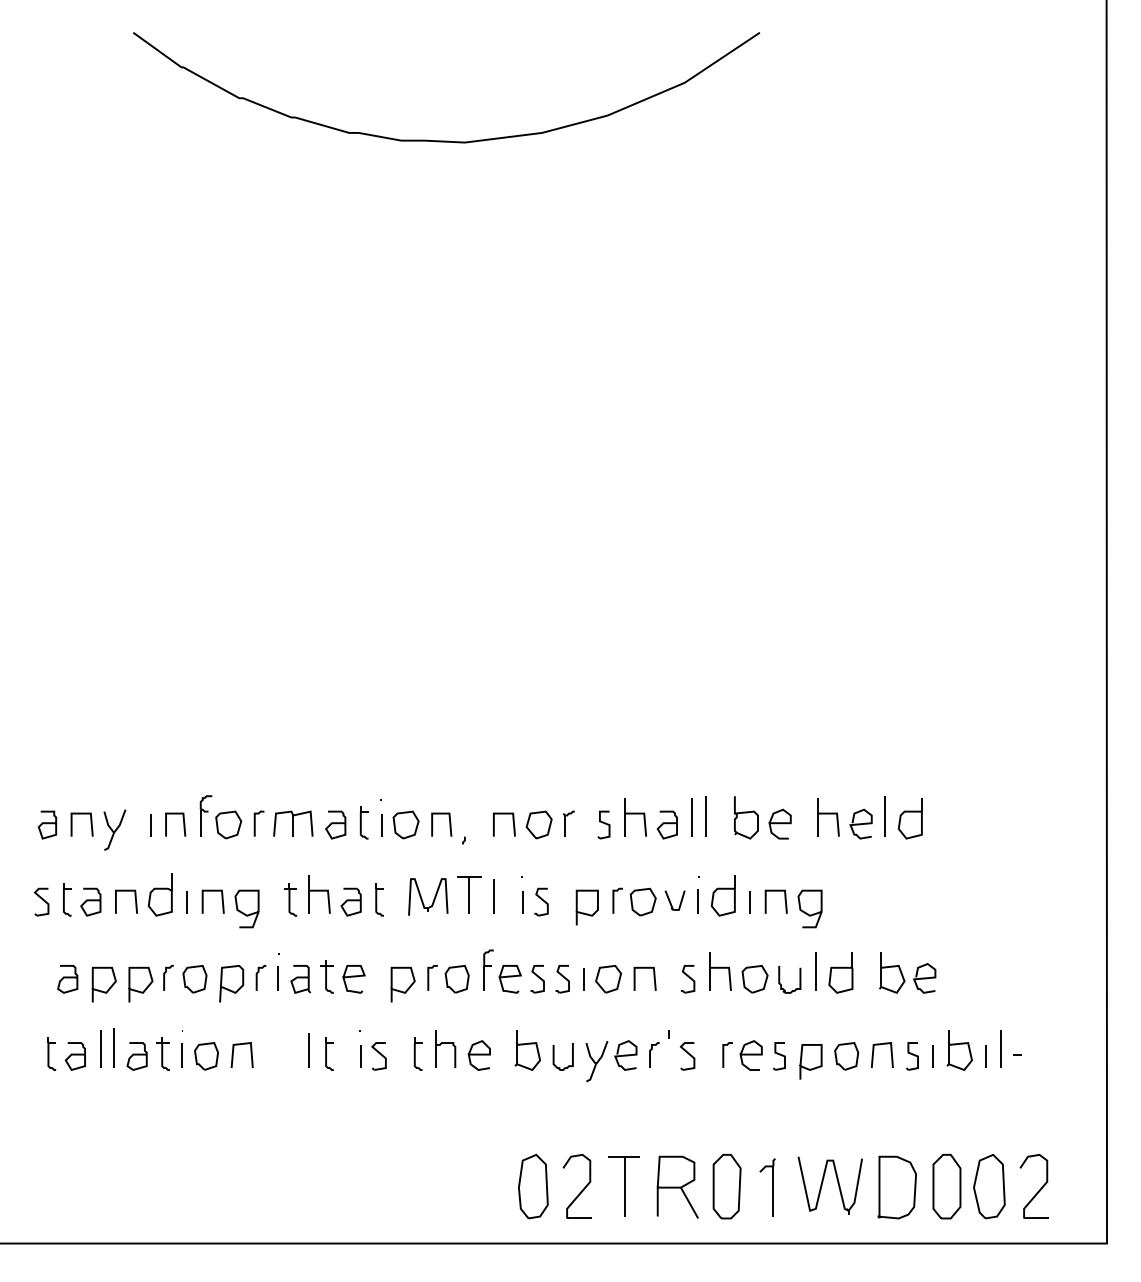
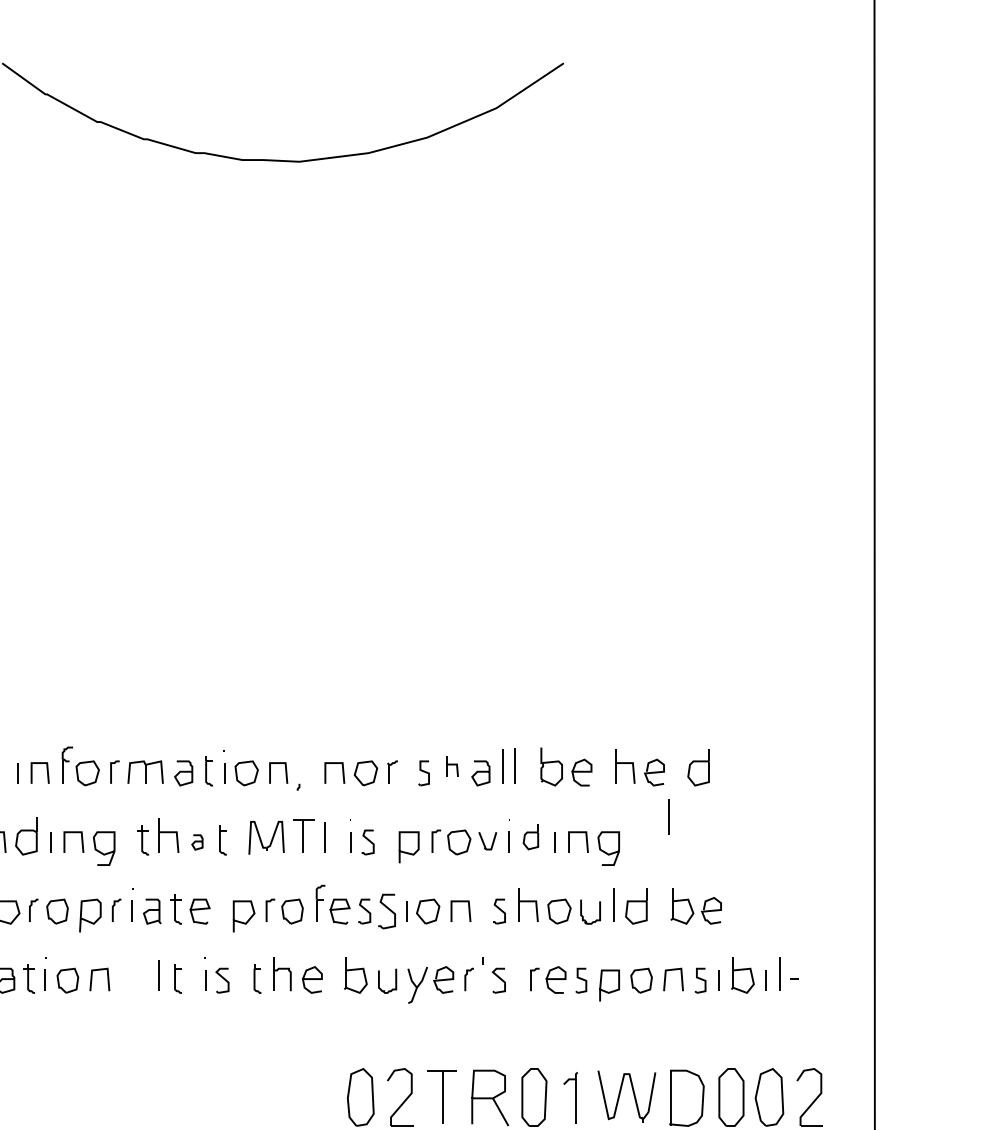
line: (884, 816) -> (668, 816), moved
part: (635, 817) -> (452, 766), size x0.6
part: (722, 895) -> (530, 836), size x0.7
part: (350, 901) -> (196, 841), size x0.6
part: (562, 979) -> (386, 911), size x1.4

